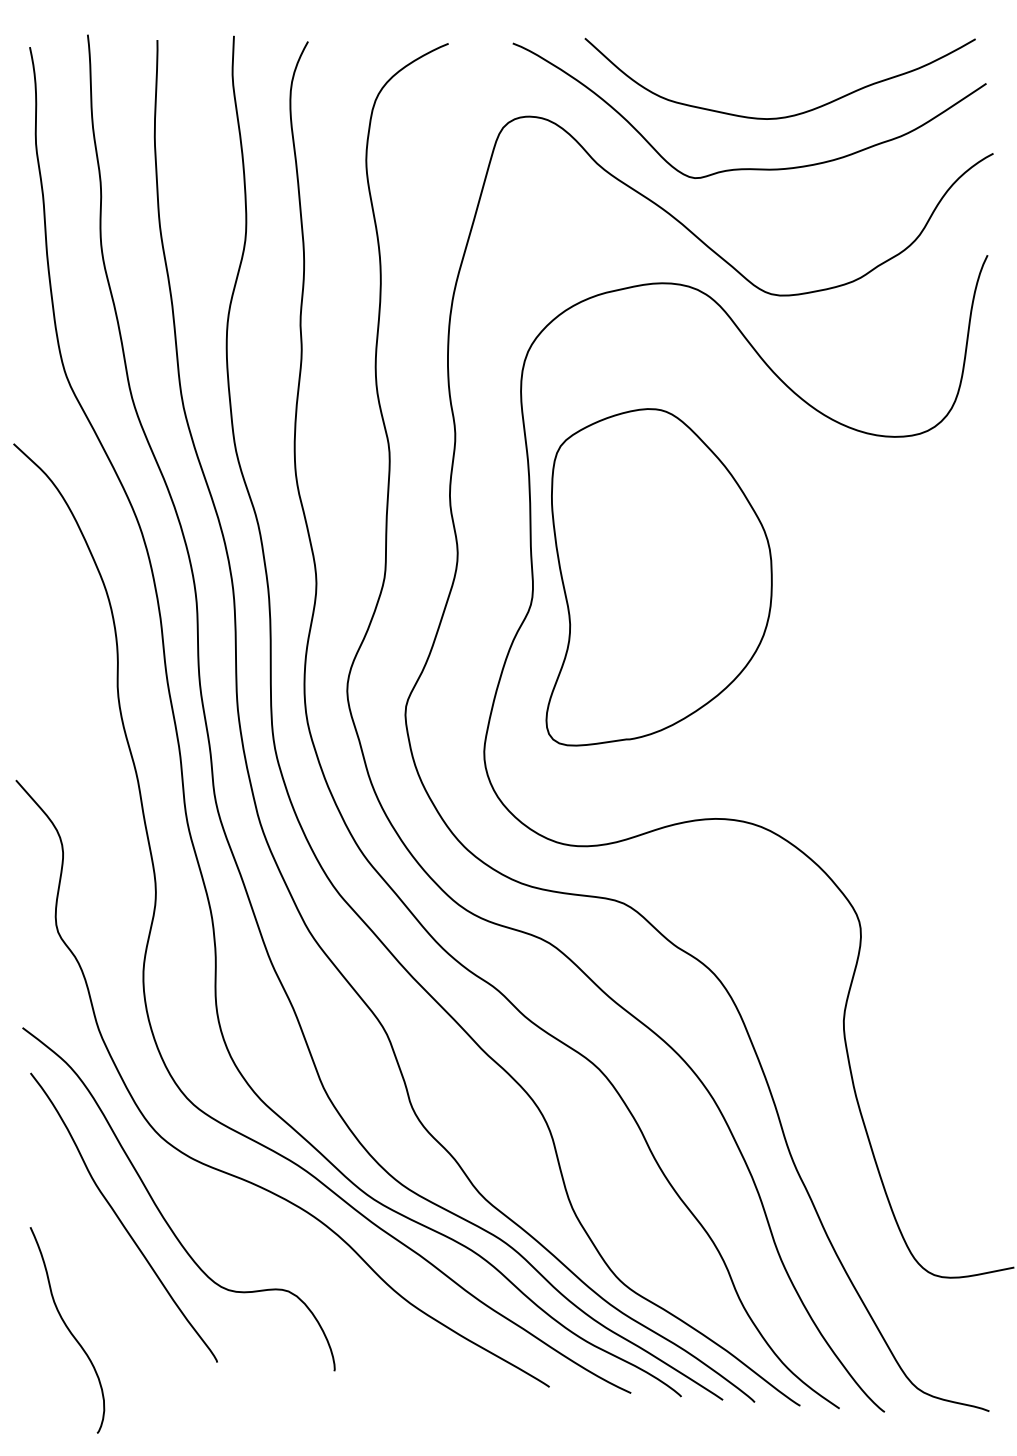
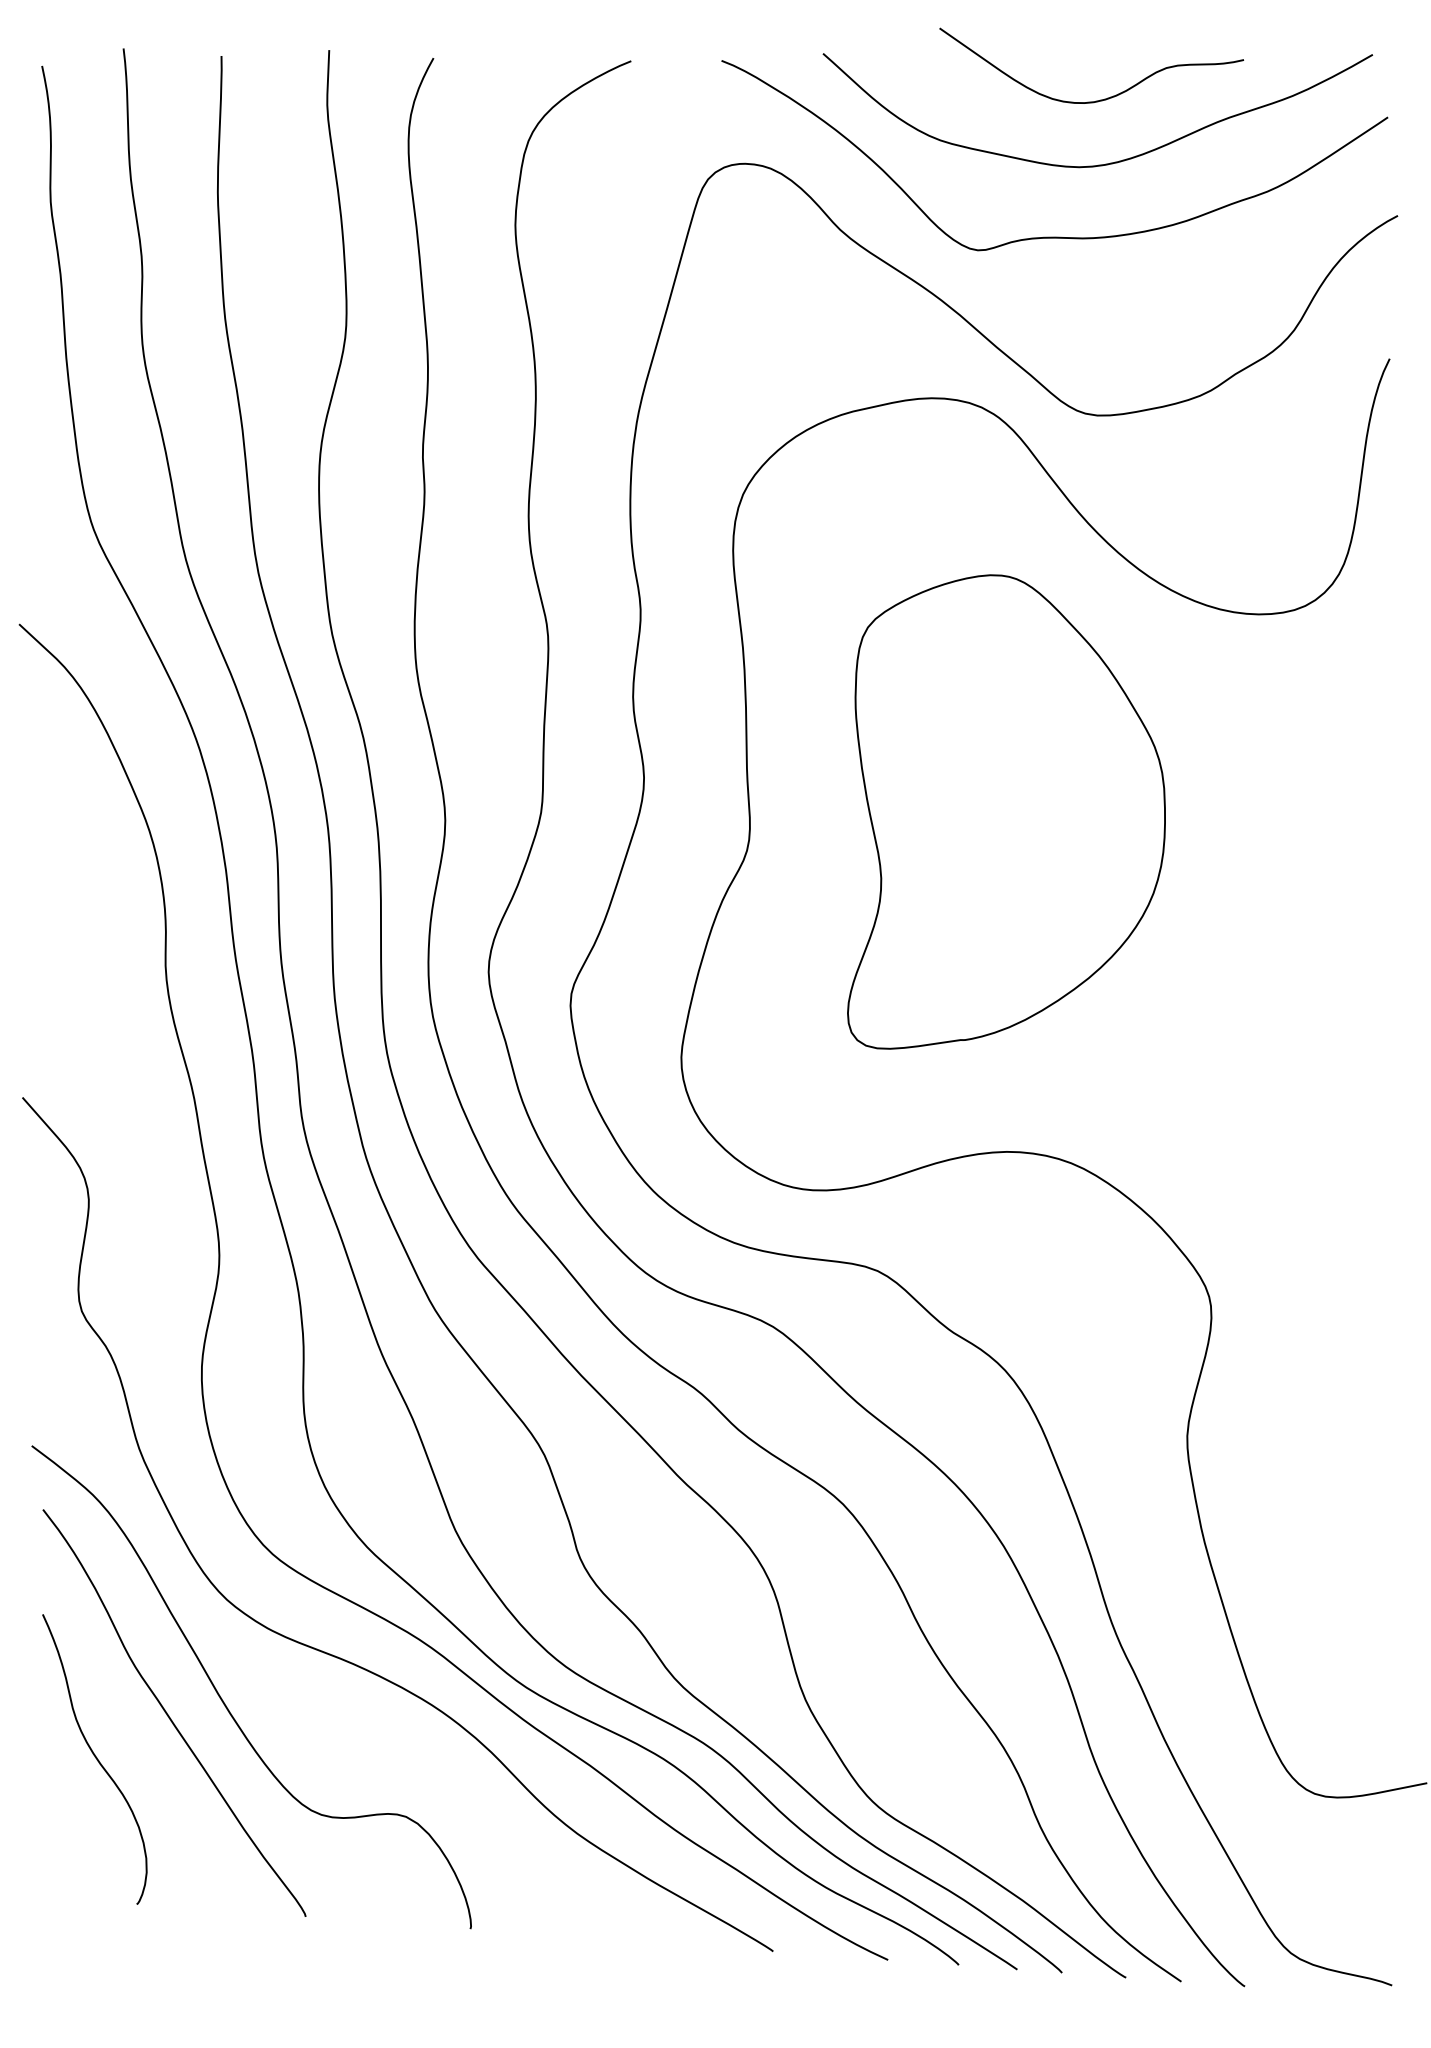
curve: (782, 70) -> (1100, 99), added
part: (659, 576) -> (1006, 811), moved
curve: (67, 1329) -> (95, 1758), moved

